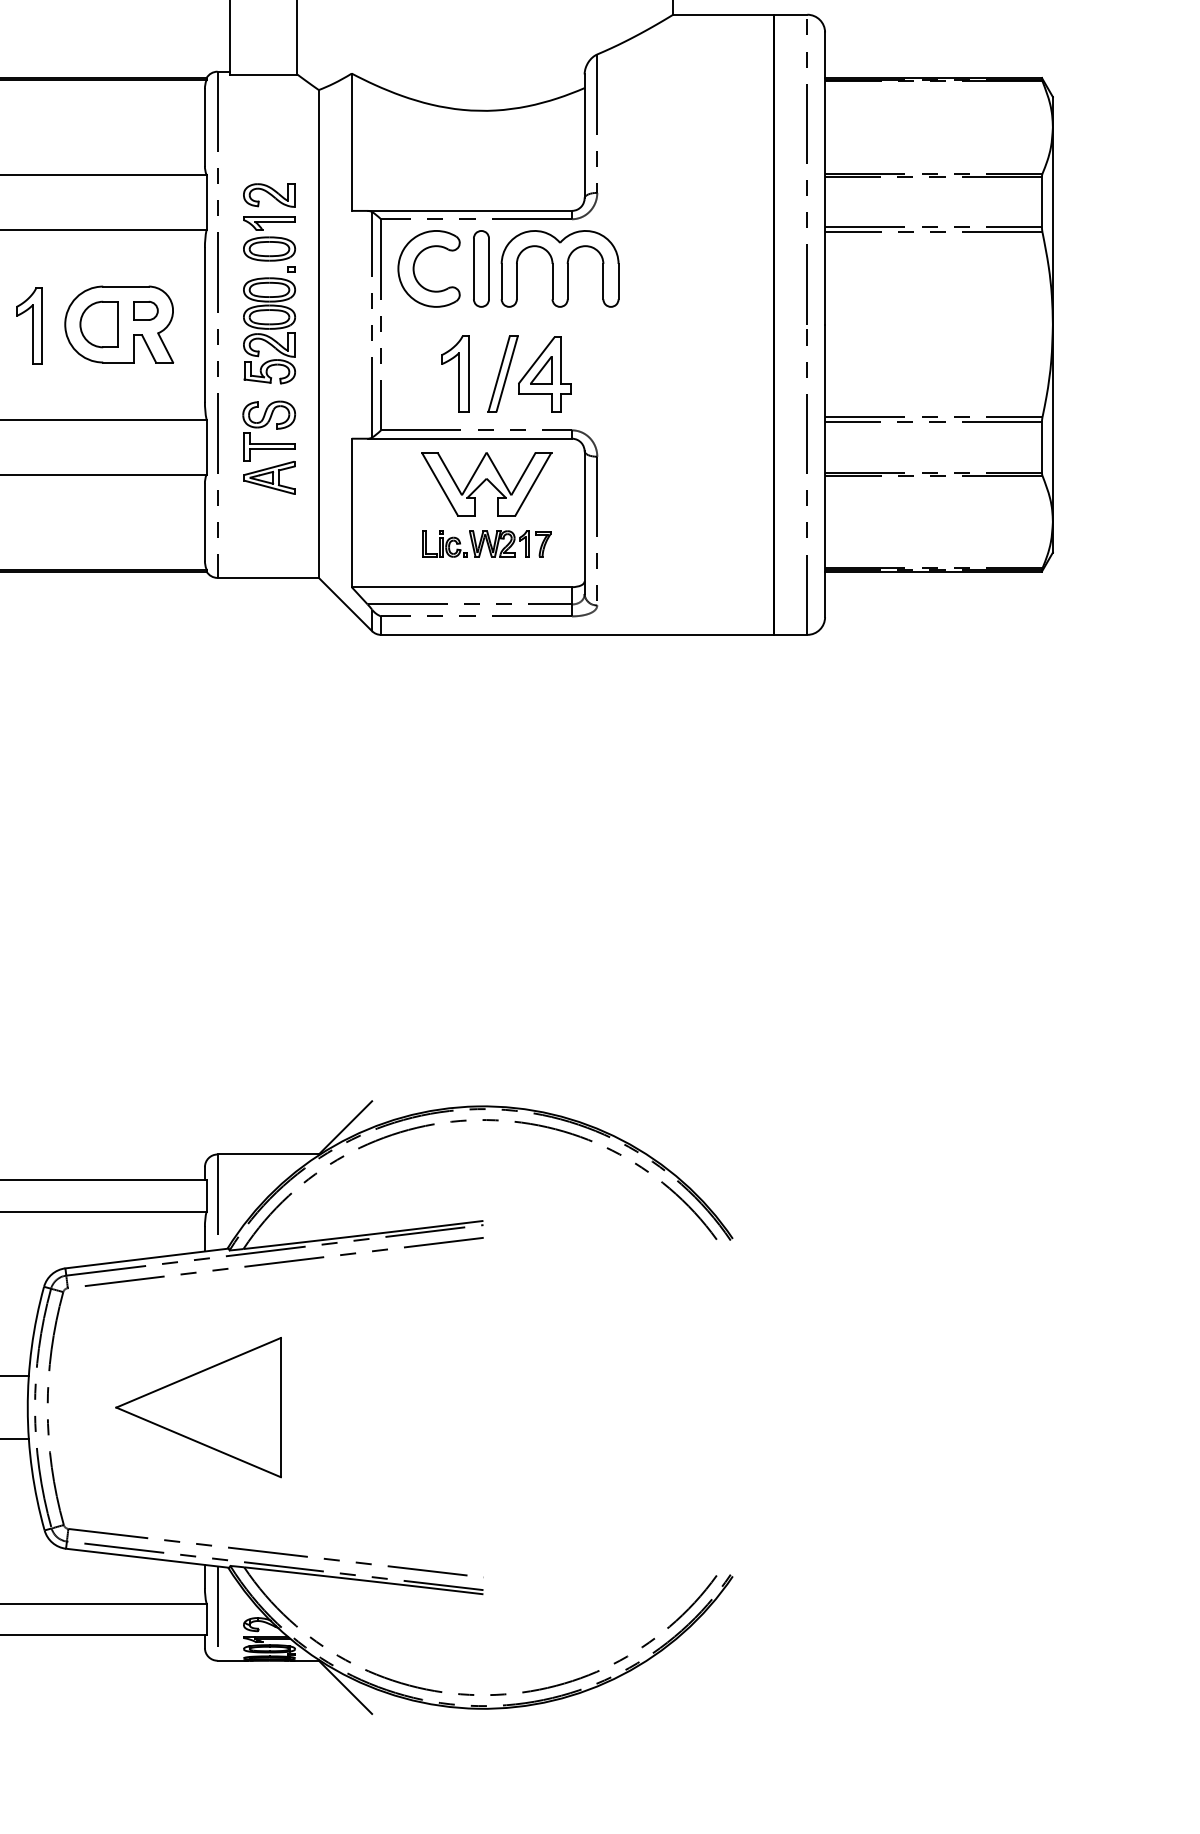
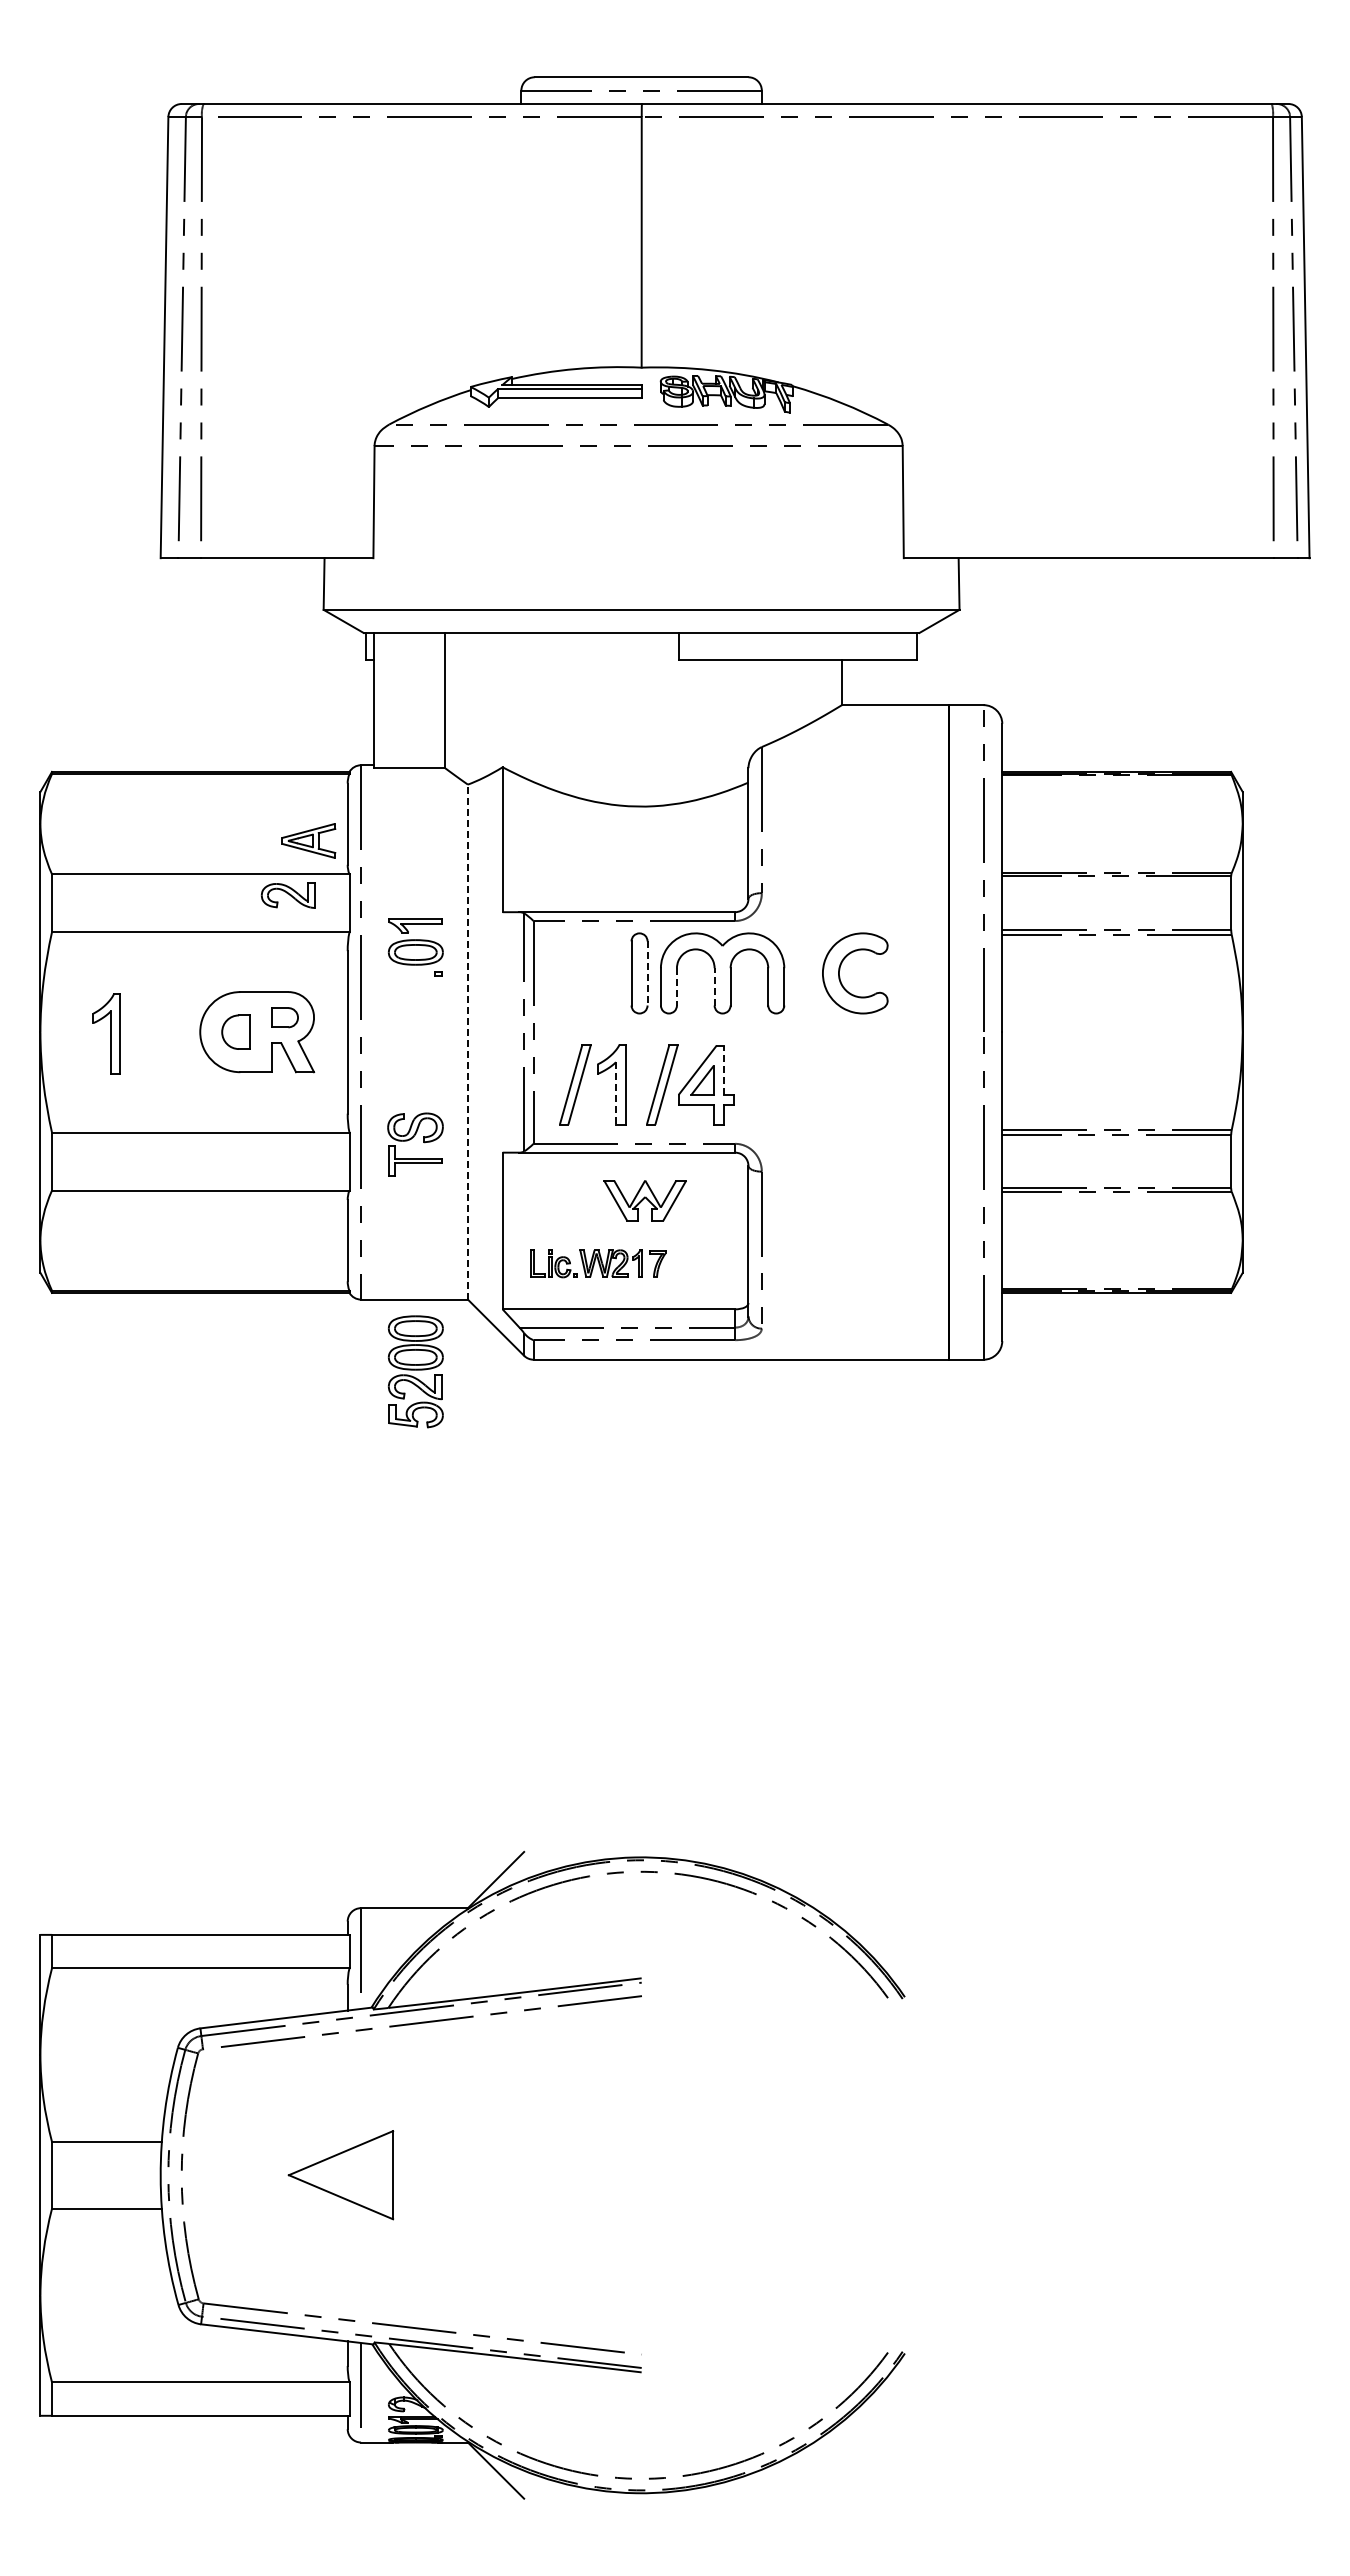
part: (268, 195) -> (287, 895), moved
part: (415, 266) -> (840, 970), moved
line: (488, 268) -> (647, 973), solid -> dashed
line: (516, 281) -> (676, 986), solid -> dashed
line: (552, 281) -> (714, 986), solid -> dashed
part: (98, 324) -> (235, 1032), size x0.7
part: (29, 325) -> (162, 1033), removed
part: (269, 330) -> (415, 1371), moved
line: (318, 333) -> (467, 1041), solid -> dashed
line: (560, 360) -> (723, 1070), solid -> dashed
part: (420, 374) -> (575, 1084), added
line: (459, 382) -> (616, 1093), solid -> dashed
part: (269, 477) -> (308, 840), moved
part: (487, 484) -> (645, 1200), size x0.6
part: (487, 543) -> (598, 1263), moved
part: (198, 1406) -> (340, 2174), size x0.6

